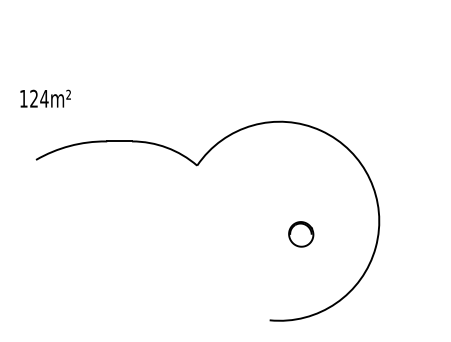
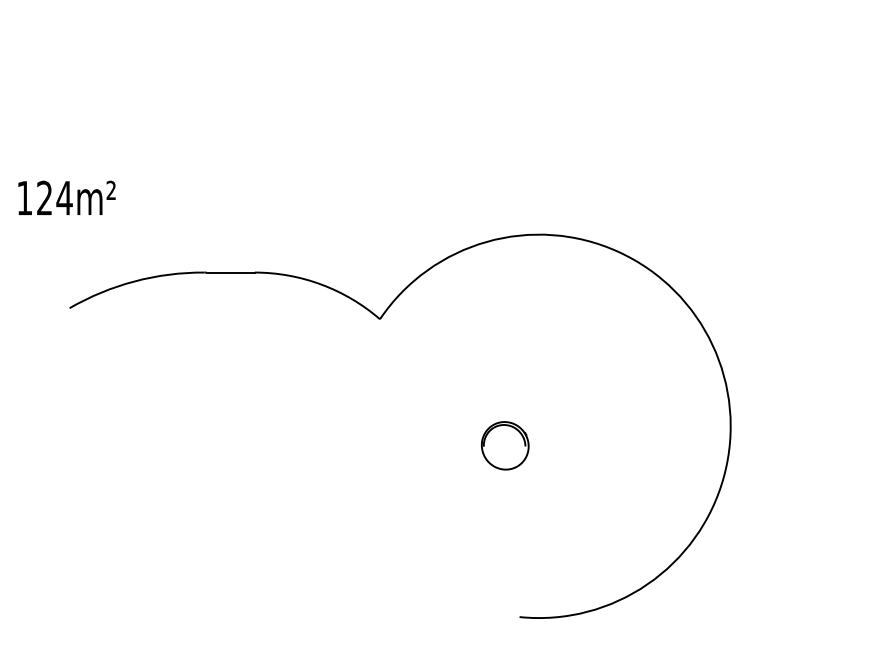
text: (45, 98) -> (66, 197), moved
part: (301, 234) -> (505, 446), moved

